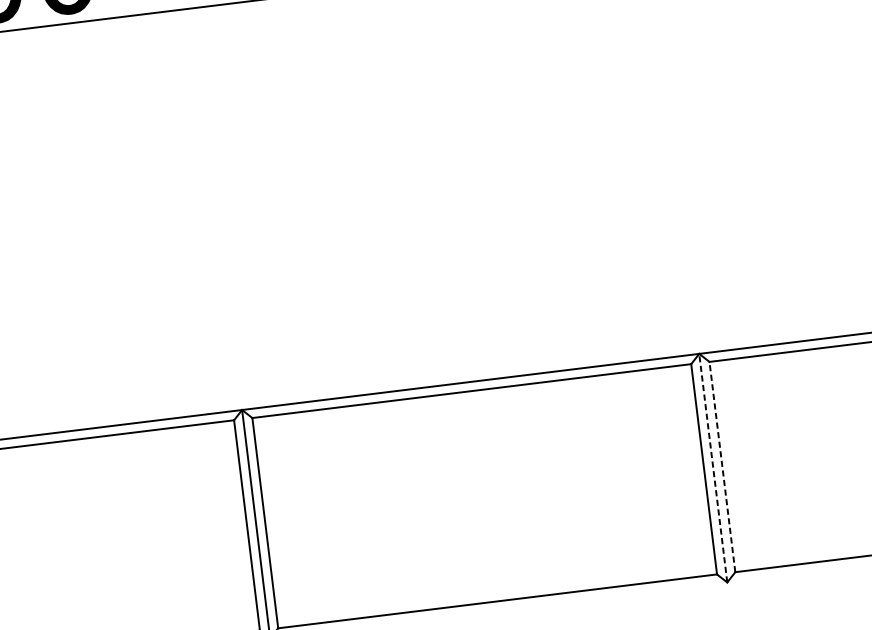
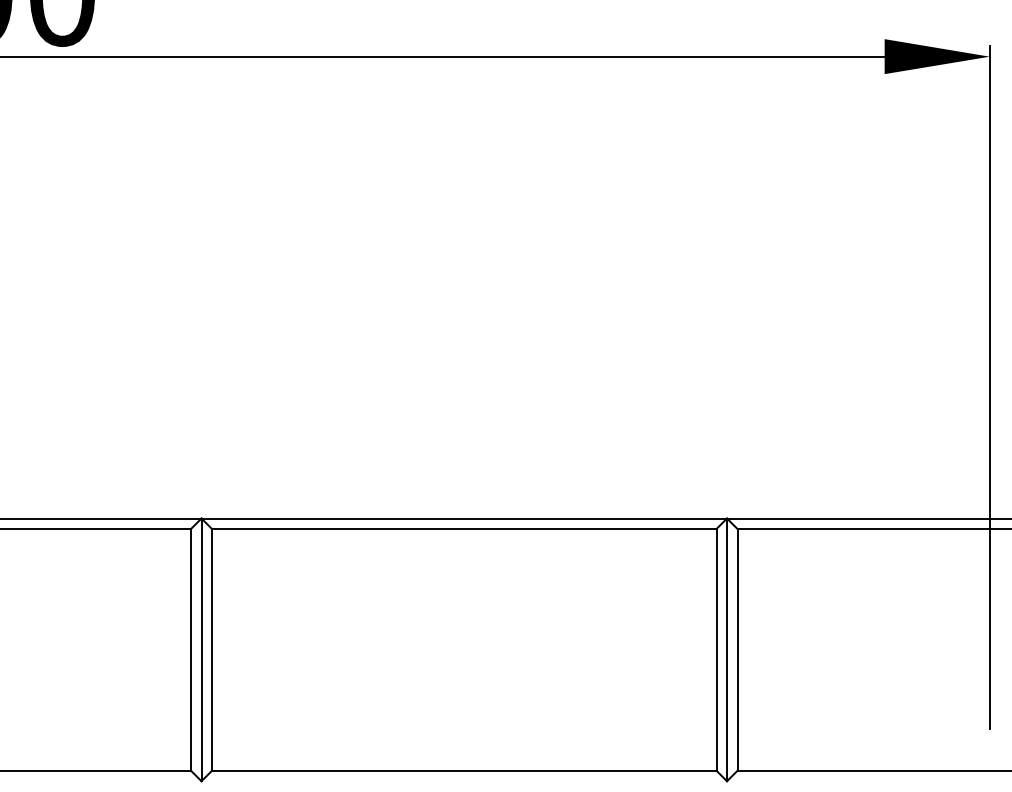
line: (722, 466) -> (737, 649), dashed -> solid
line: (713, 467) -> (727, 649), dashed -> solid

